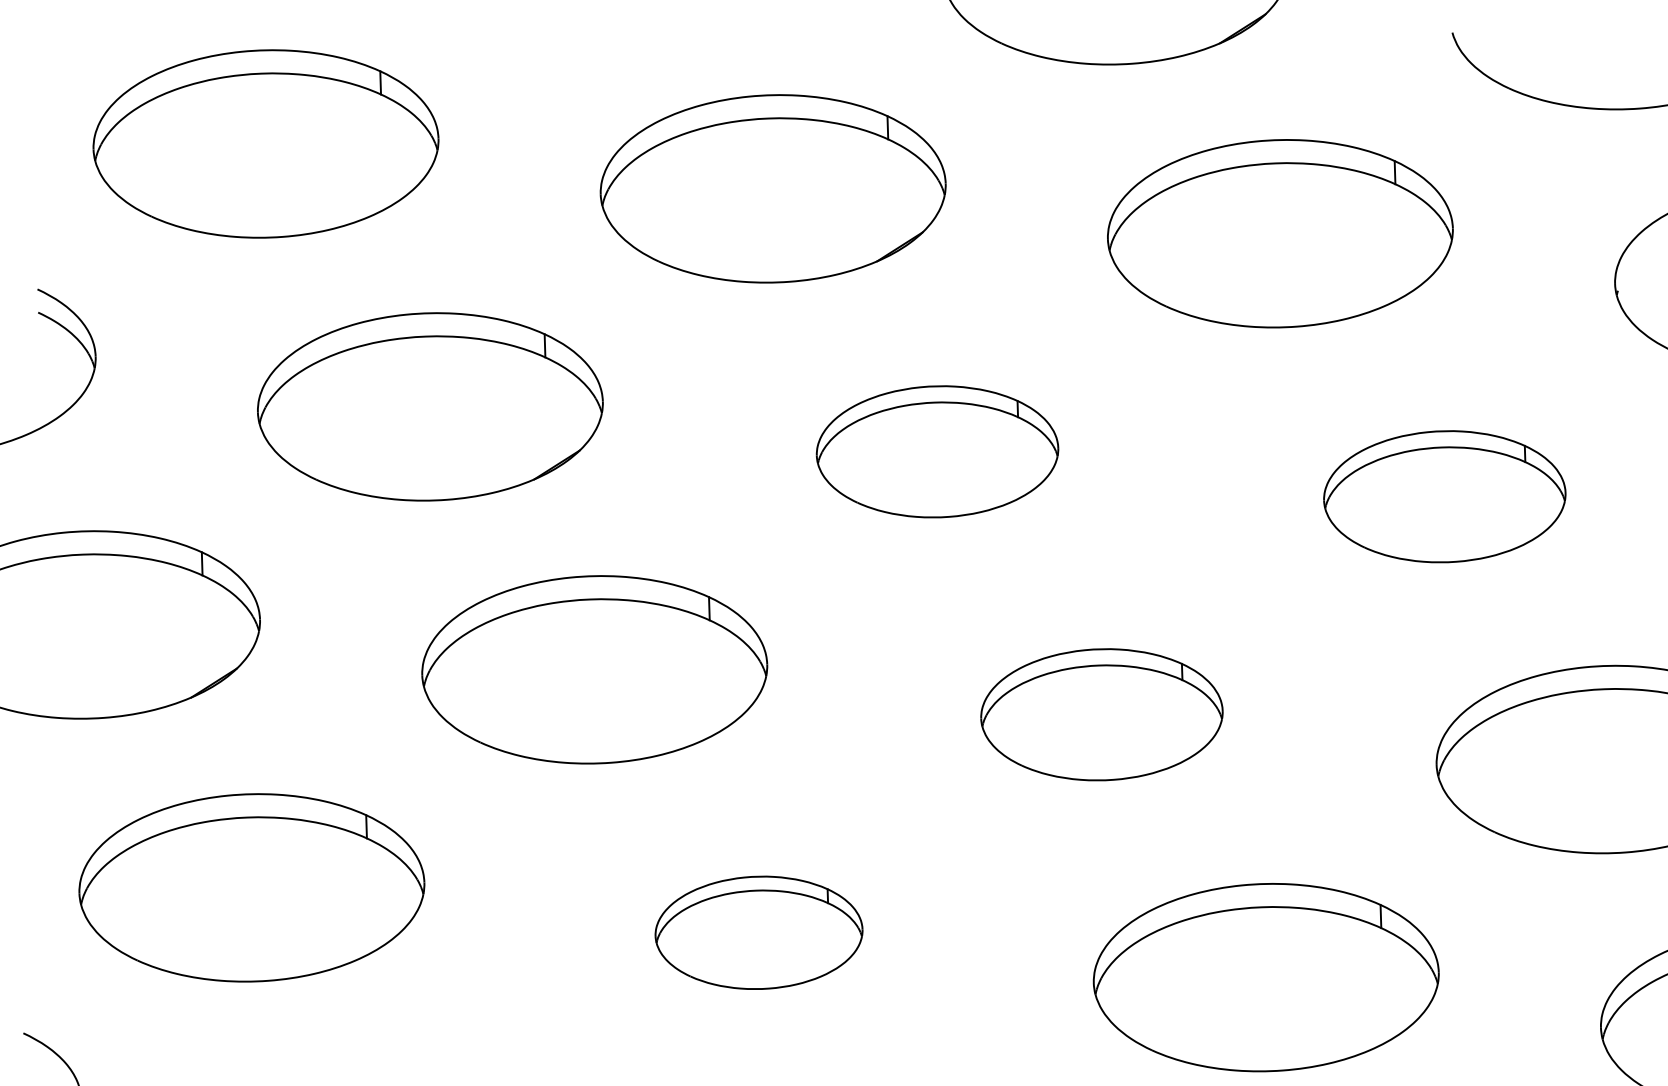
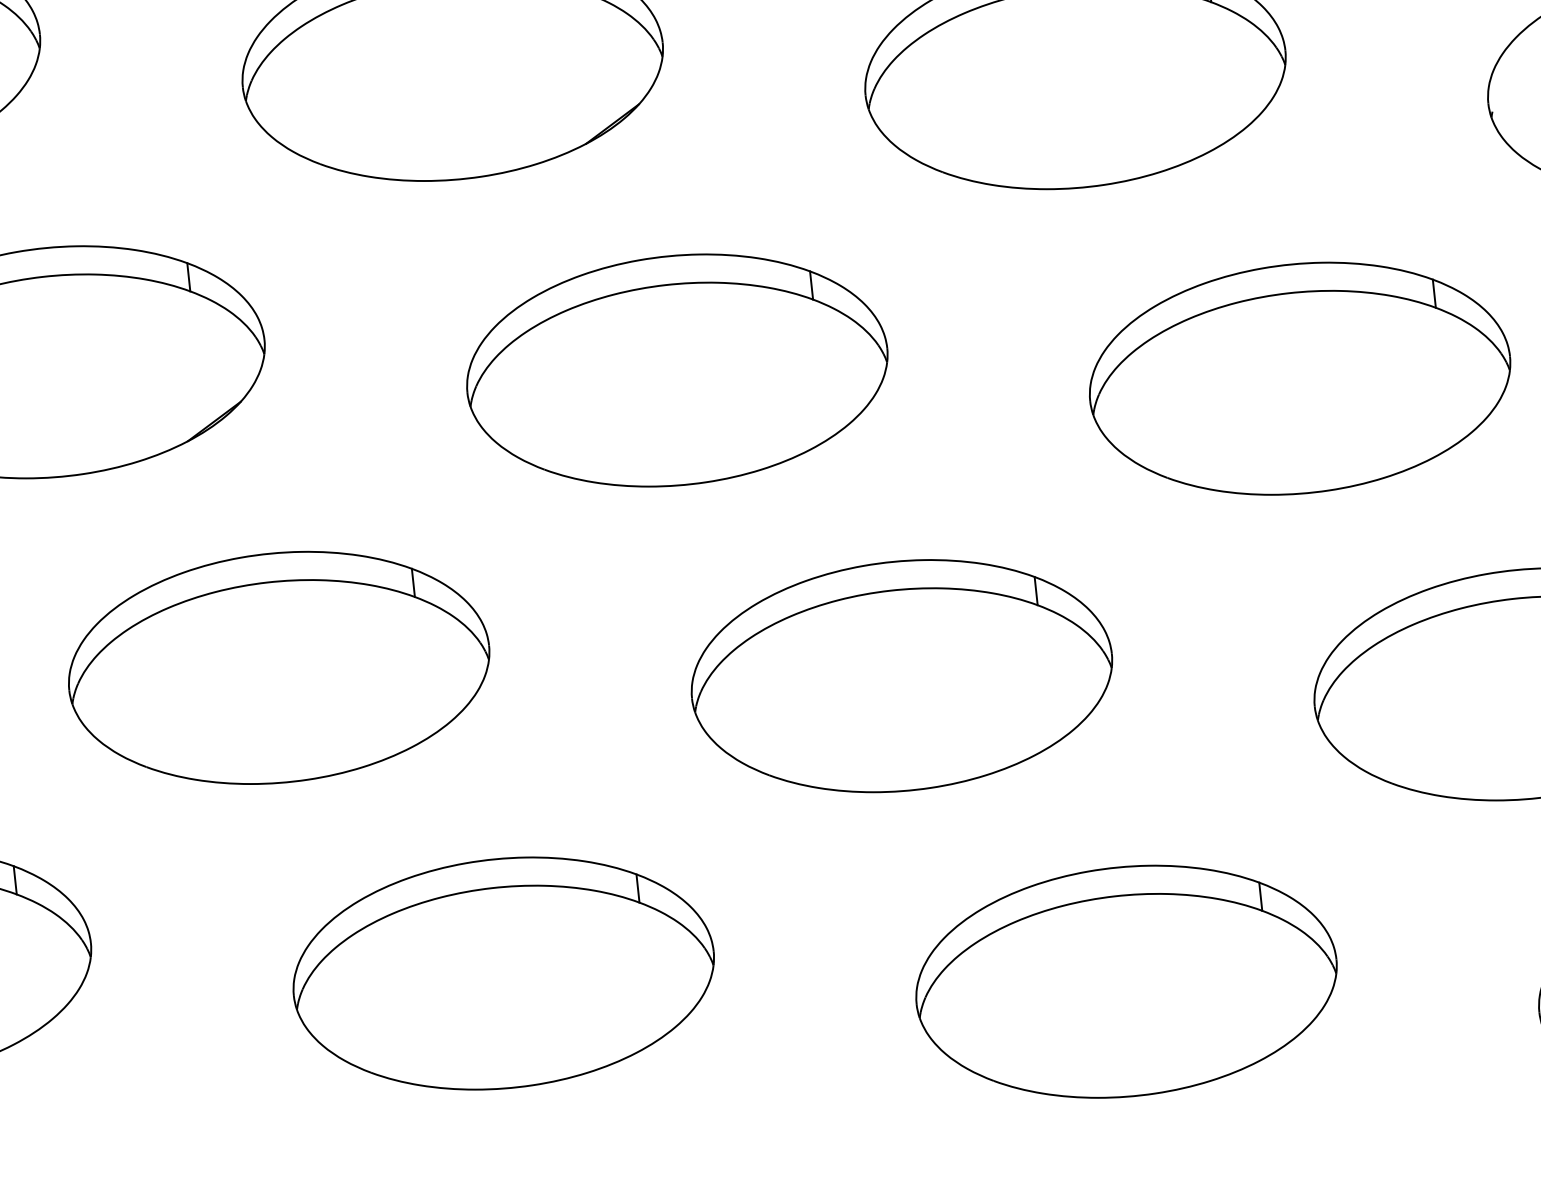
part: (937, 451) -> (677, 370), size x1.43
part: (1444, 496) -> (1299, 378), size x1.43
part: (1101, 714) -> (901, 675), size x1.43
part: (758, 932) -> (503, 973), size x1.67

